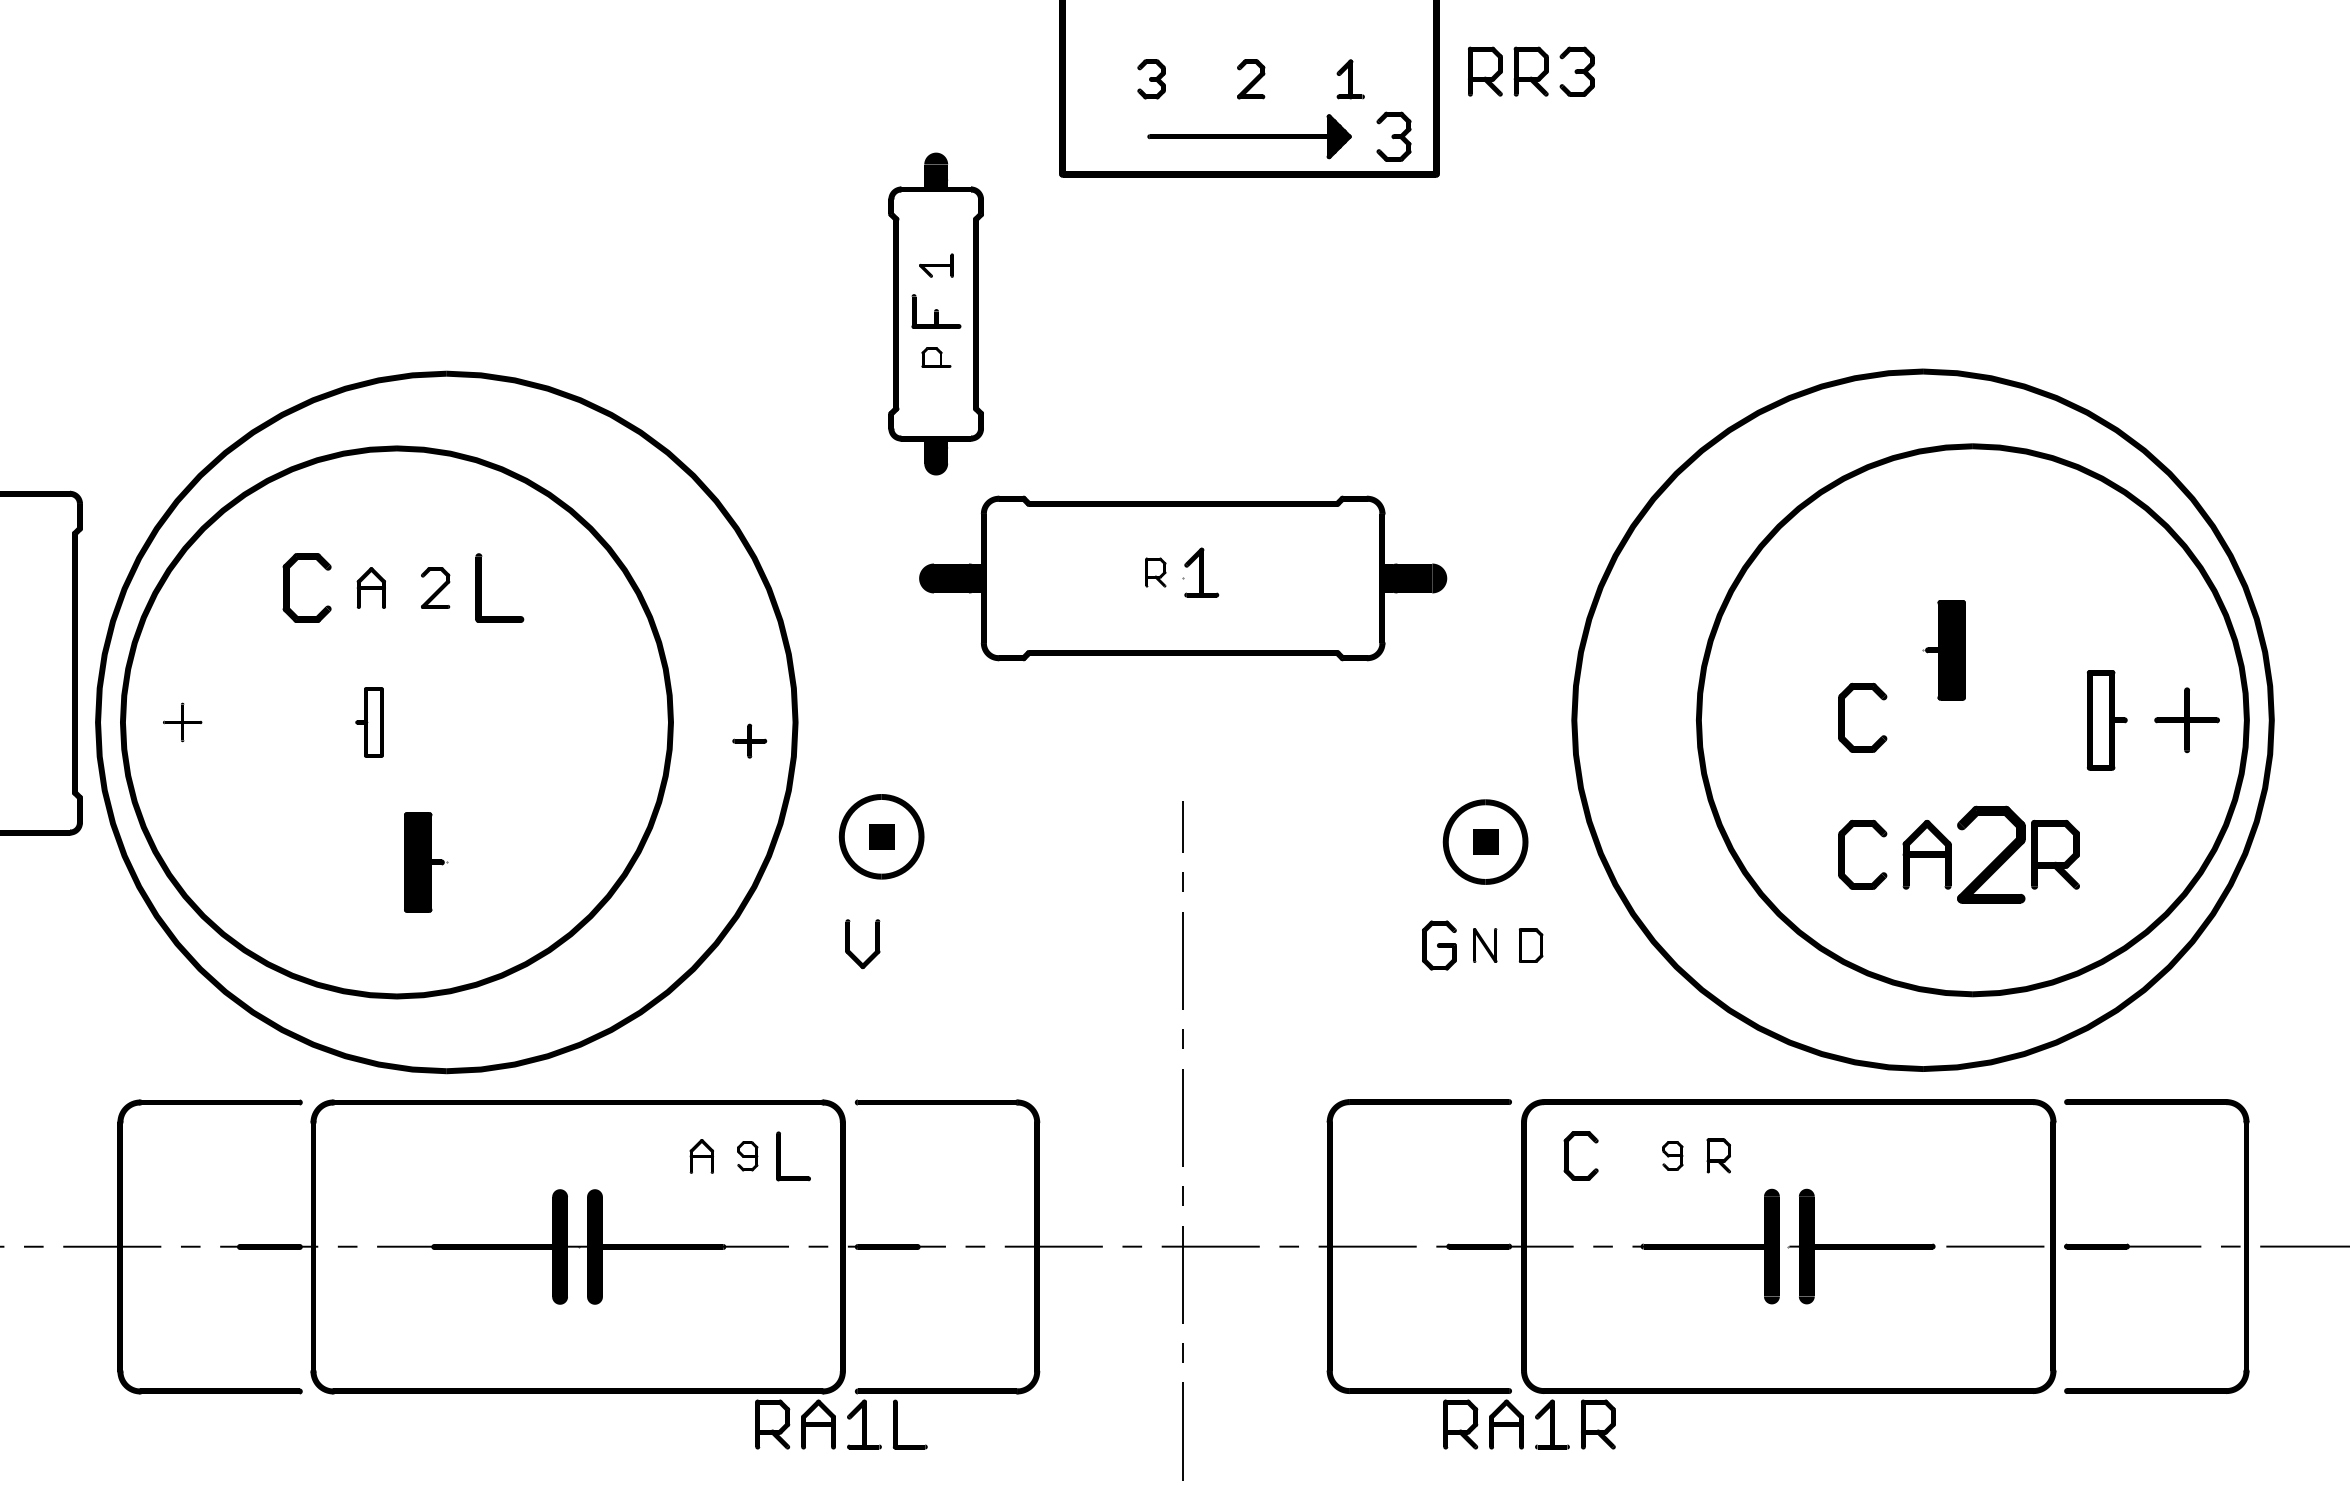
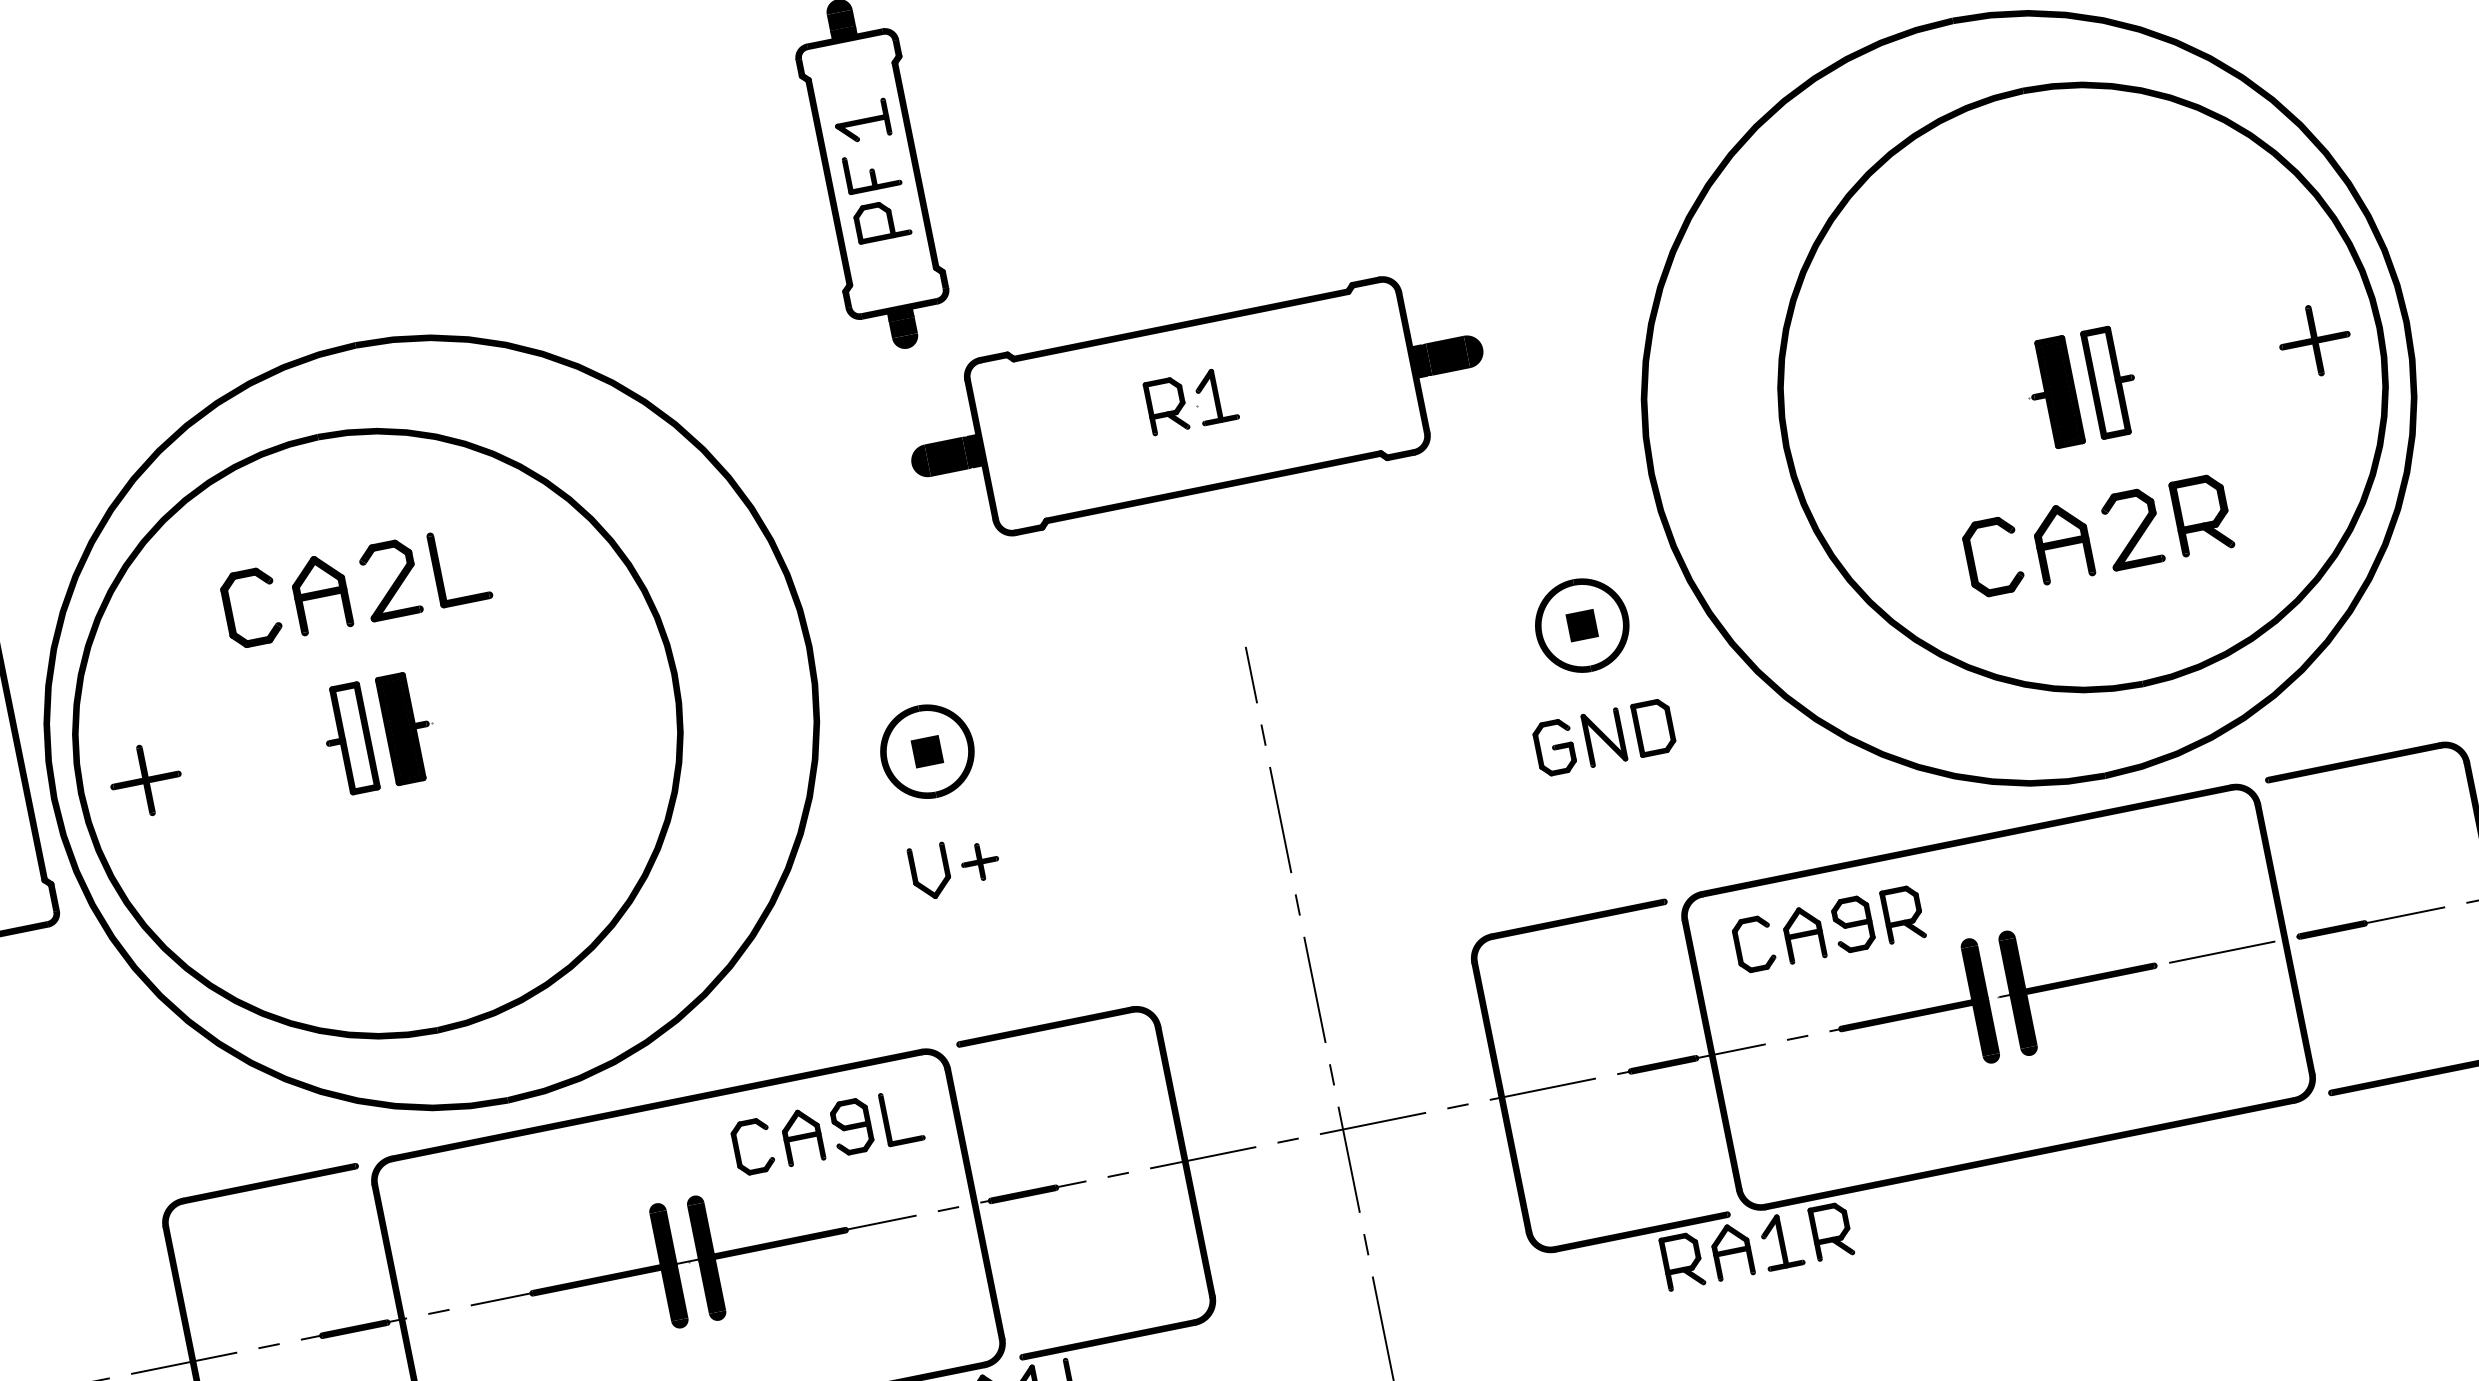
part: (936, 265) -> (862, 121), size x1.43
part: (936, 357) -> (882, 220), size x1.67
part: (1155, 572) -> (1166, 405), size x1.67
part: (371, 587) -> (320, 593), size x1.67
part: (435, 587) -> (390, 579), size x1.67
part: (1943, 650) -> (2051, 394), moved
part: (1844, 717) -> (1943, 412), removed
part: (2106, 720) -> (2111, 381), moved
part: (182, 722) -> (145, 780), size x1.67
part: (369, 722) -> (348, 739), size x1.43
part: (749, 740) -> (979, 861), moved
part: (1991, 854) -> (2132, 528), size x0.71
part: (426, 862) -> (409, 727), moved
part: (1484, 945) -> (1603, 737), size x1.43
part: (1530, 945) -> (1653, 727), size x1.43
part: (1626, 1155) -> (1803, 934), added
part: (1672, 1155) -> (1852, 924), size x1.67
part: (1718, 1155) -> (1902, 914), size x1.43
part: (643, 1156) -> (739, 1149), added
part: (701, 1156) -> (802, 1137), size x1.43
part: (747, 1156) -> (851, 1127), size x1.67

